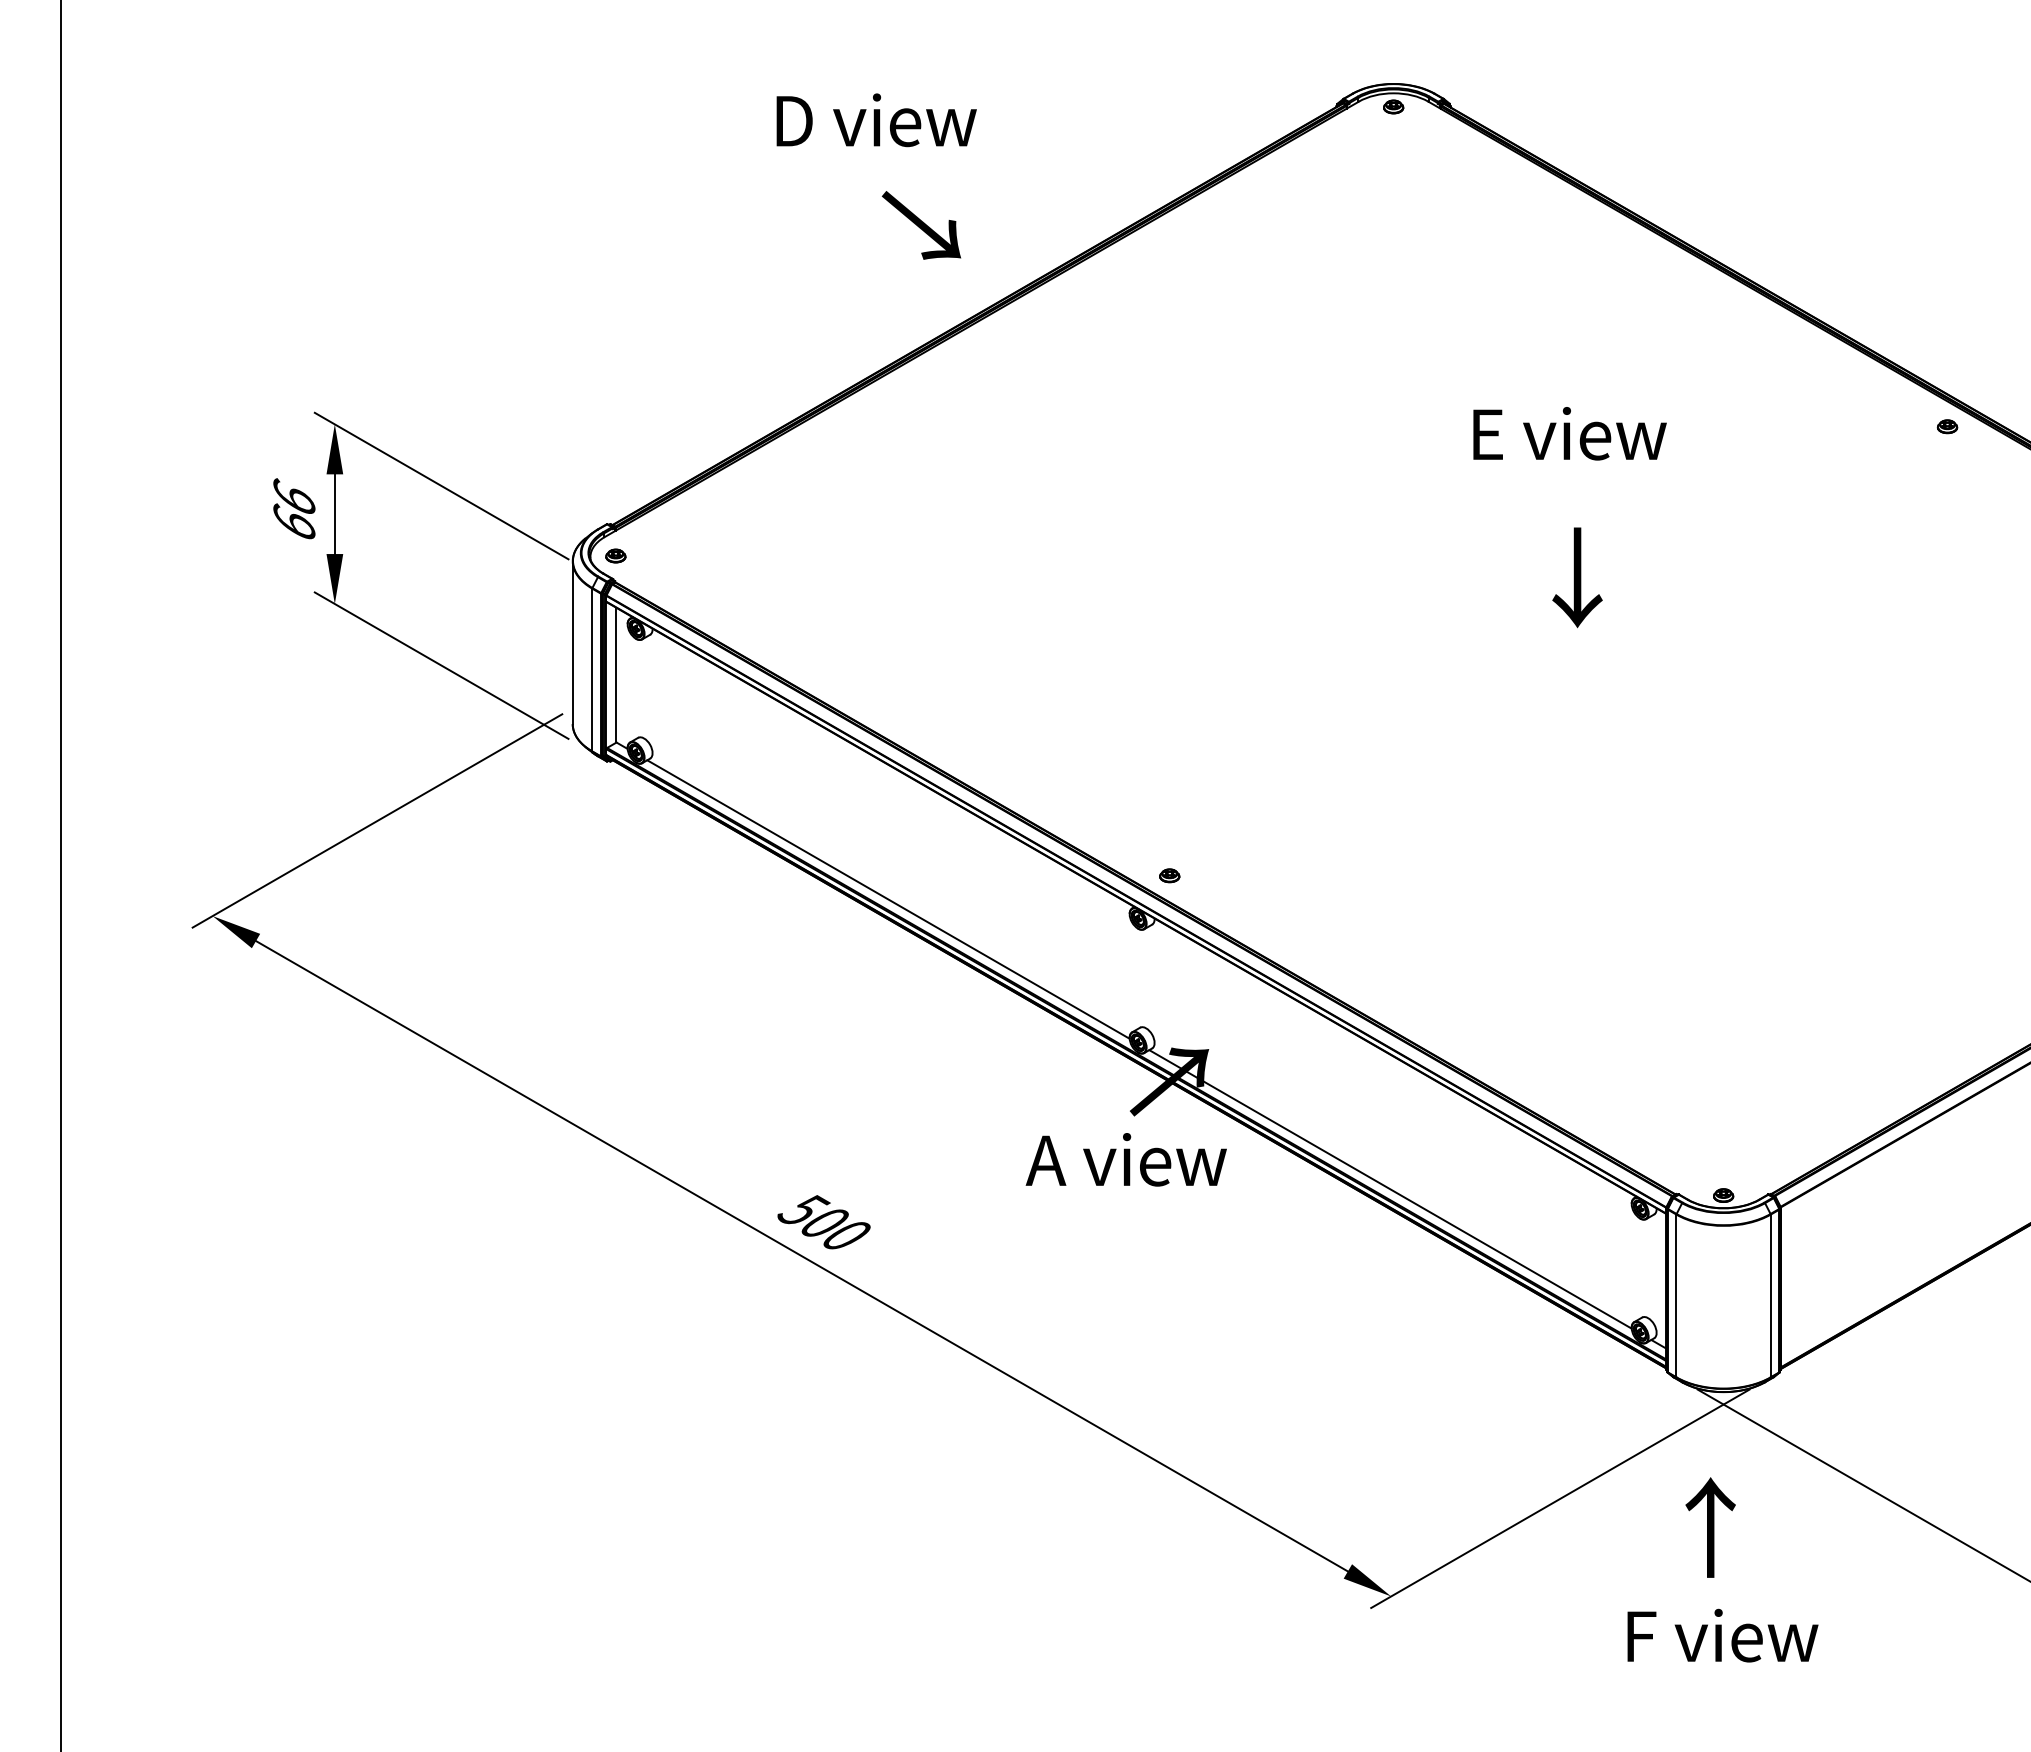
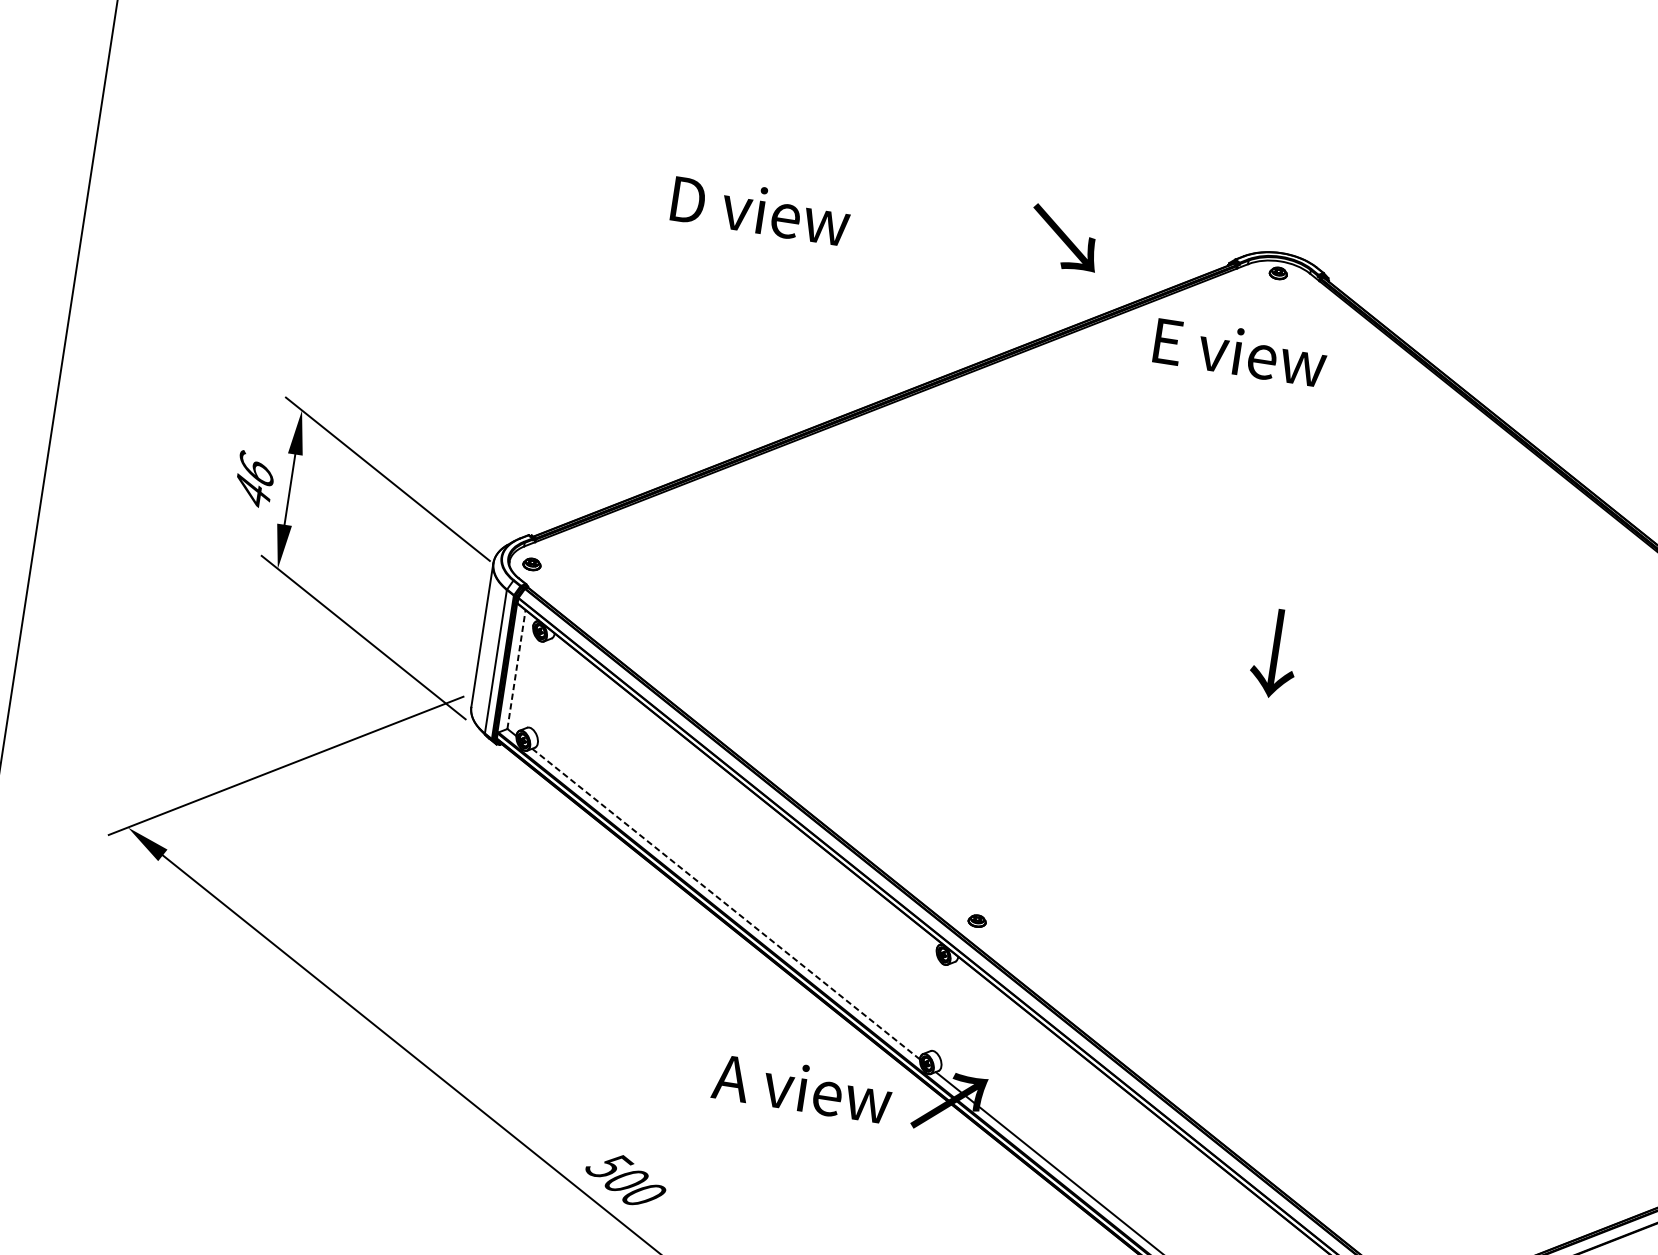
text: (876, 120) -> (760, 210), moved
text: (921, 225) -> (1064, 238), moved
text: (1569, 433) -> (1240, 351), moved
text: (294, 521) -> (253, 490), 66 -> 46
text: (1577, 577) -> (1275, 653), moved
line: (616, 674) -> (516, 668), solid -> dashed
line: (888, 899) -> (726, 904), solid -> dashed
text: (1125, 1159) -> (801, 1088), moved

